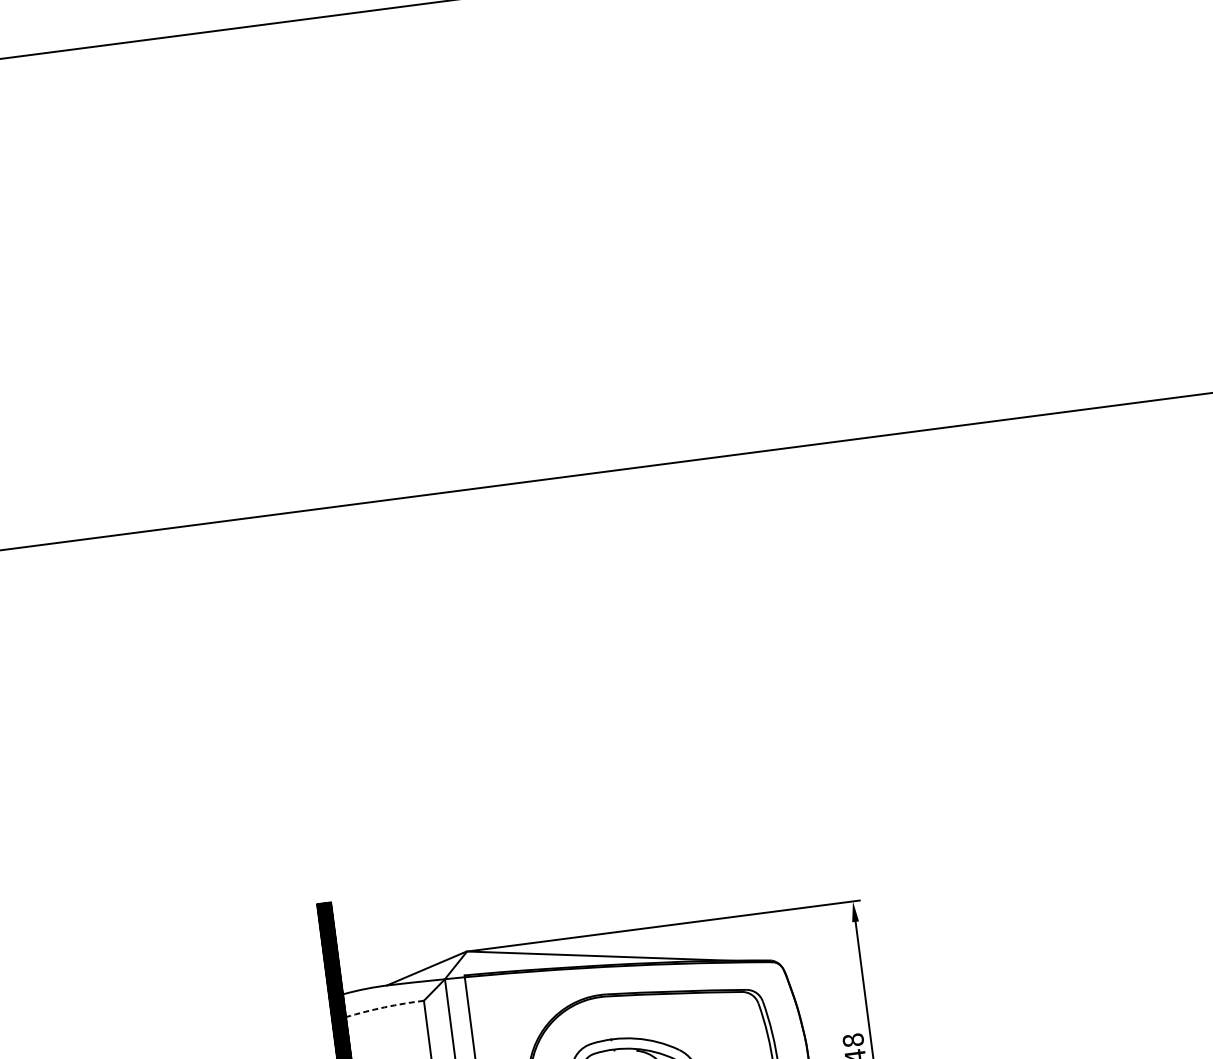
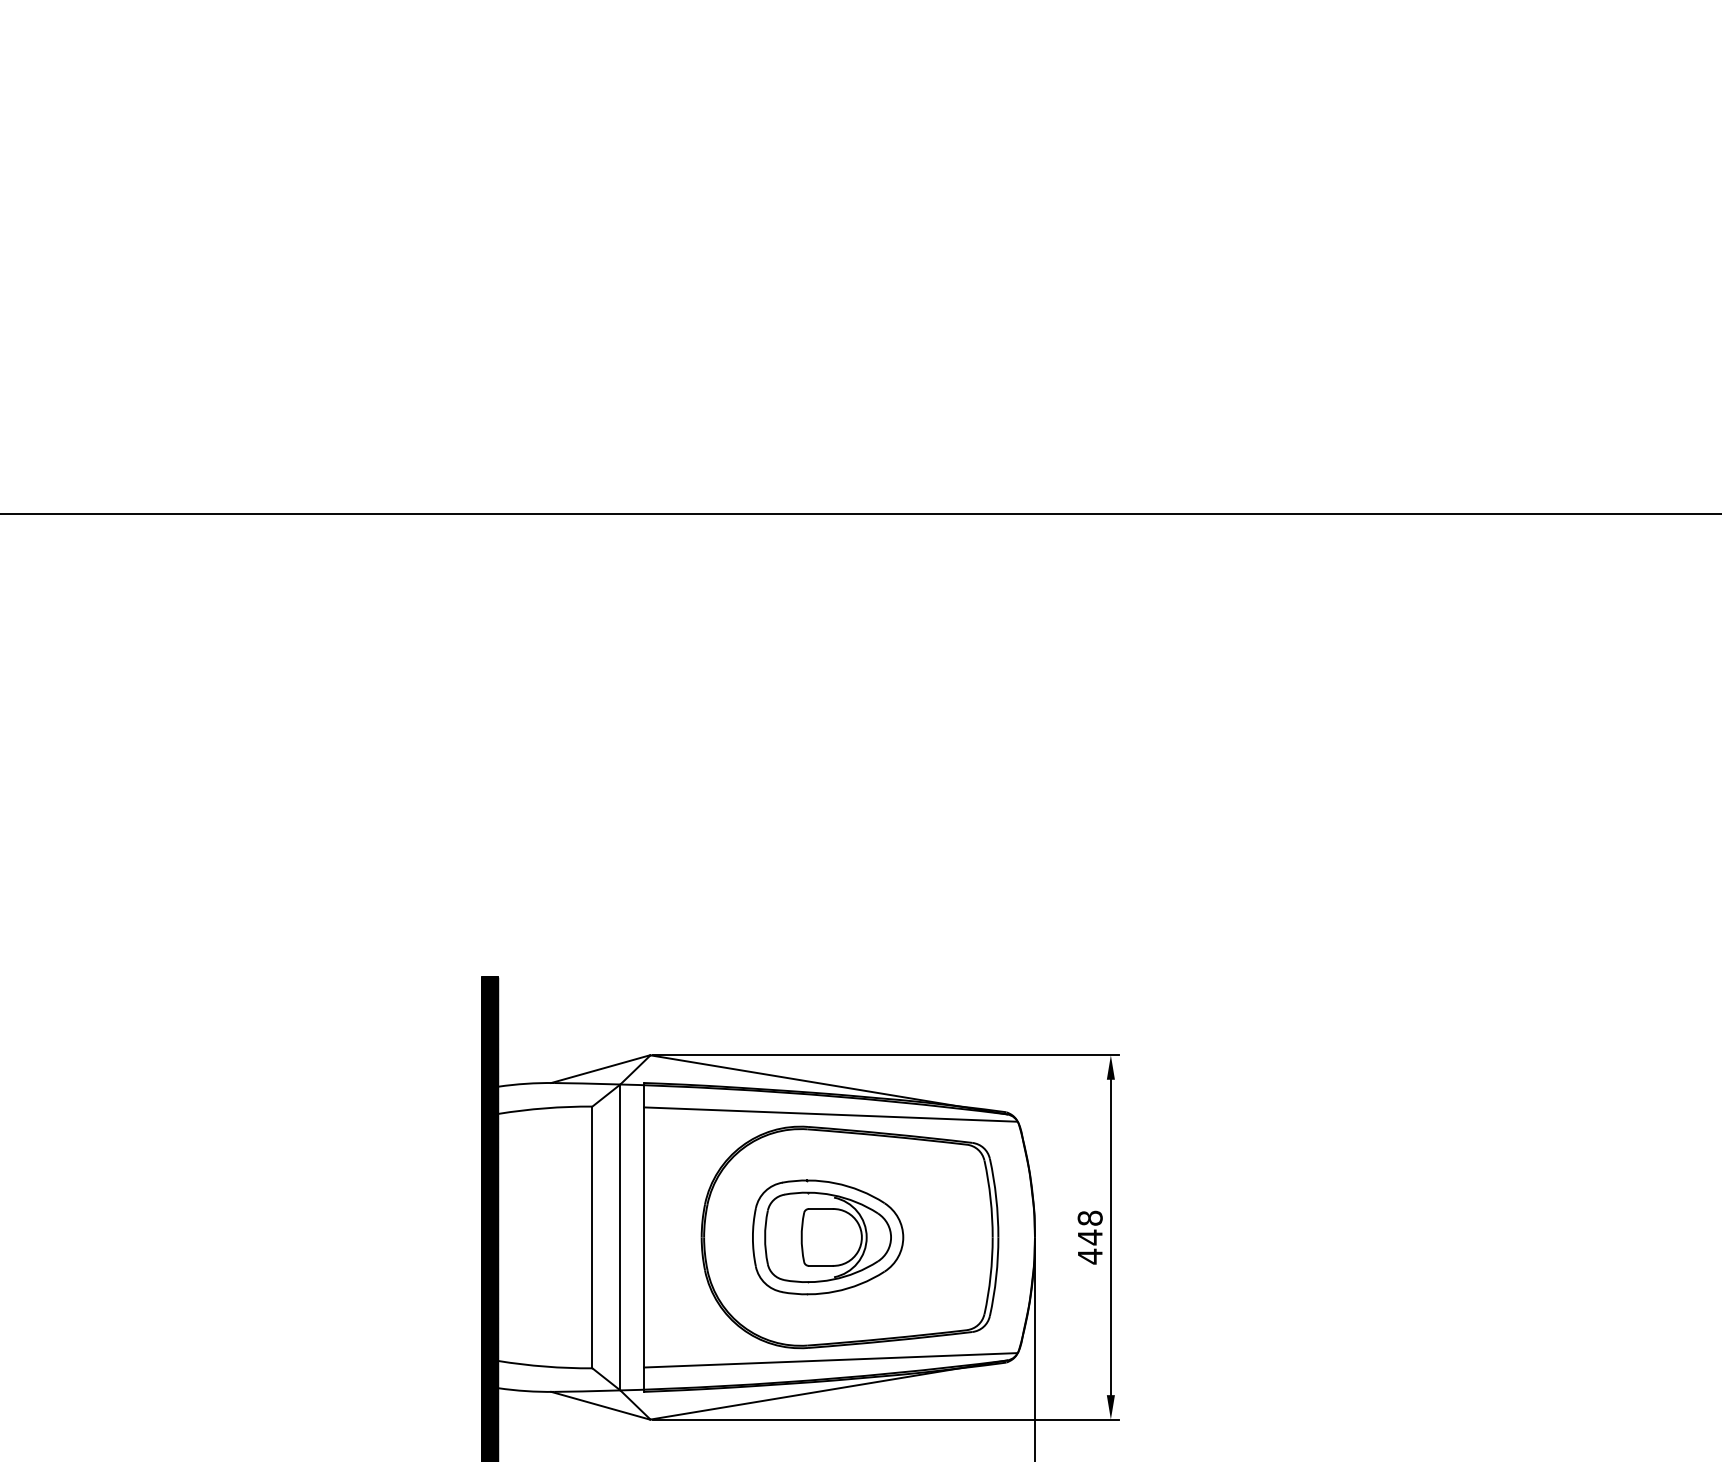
line: (623, 981) -> (829, 1114), added
arc: (384, 1007) -> (545, 1108), dashed -> solid

